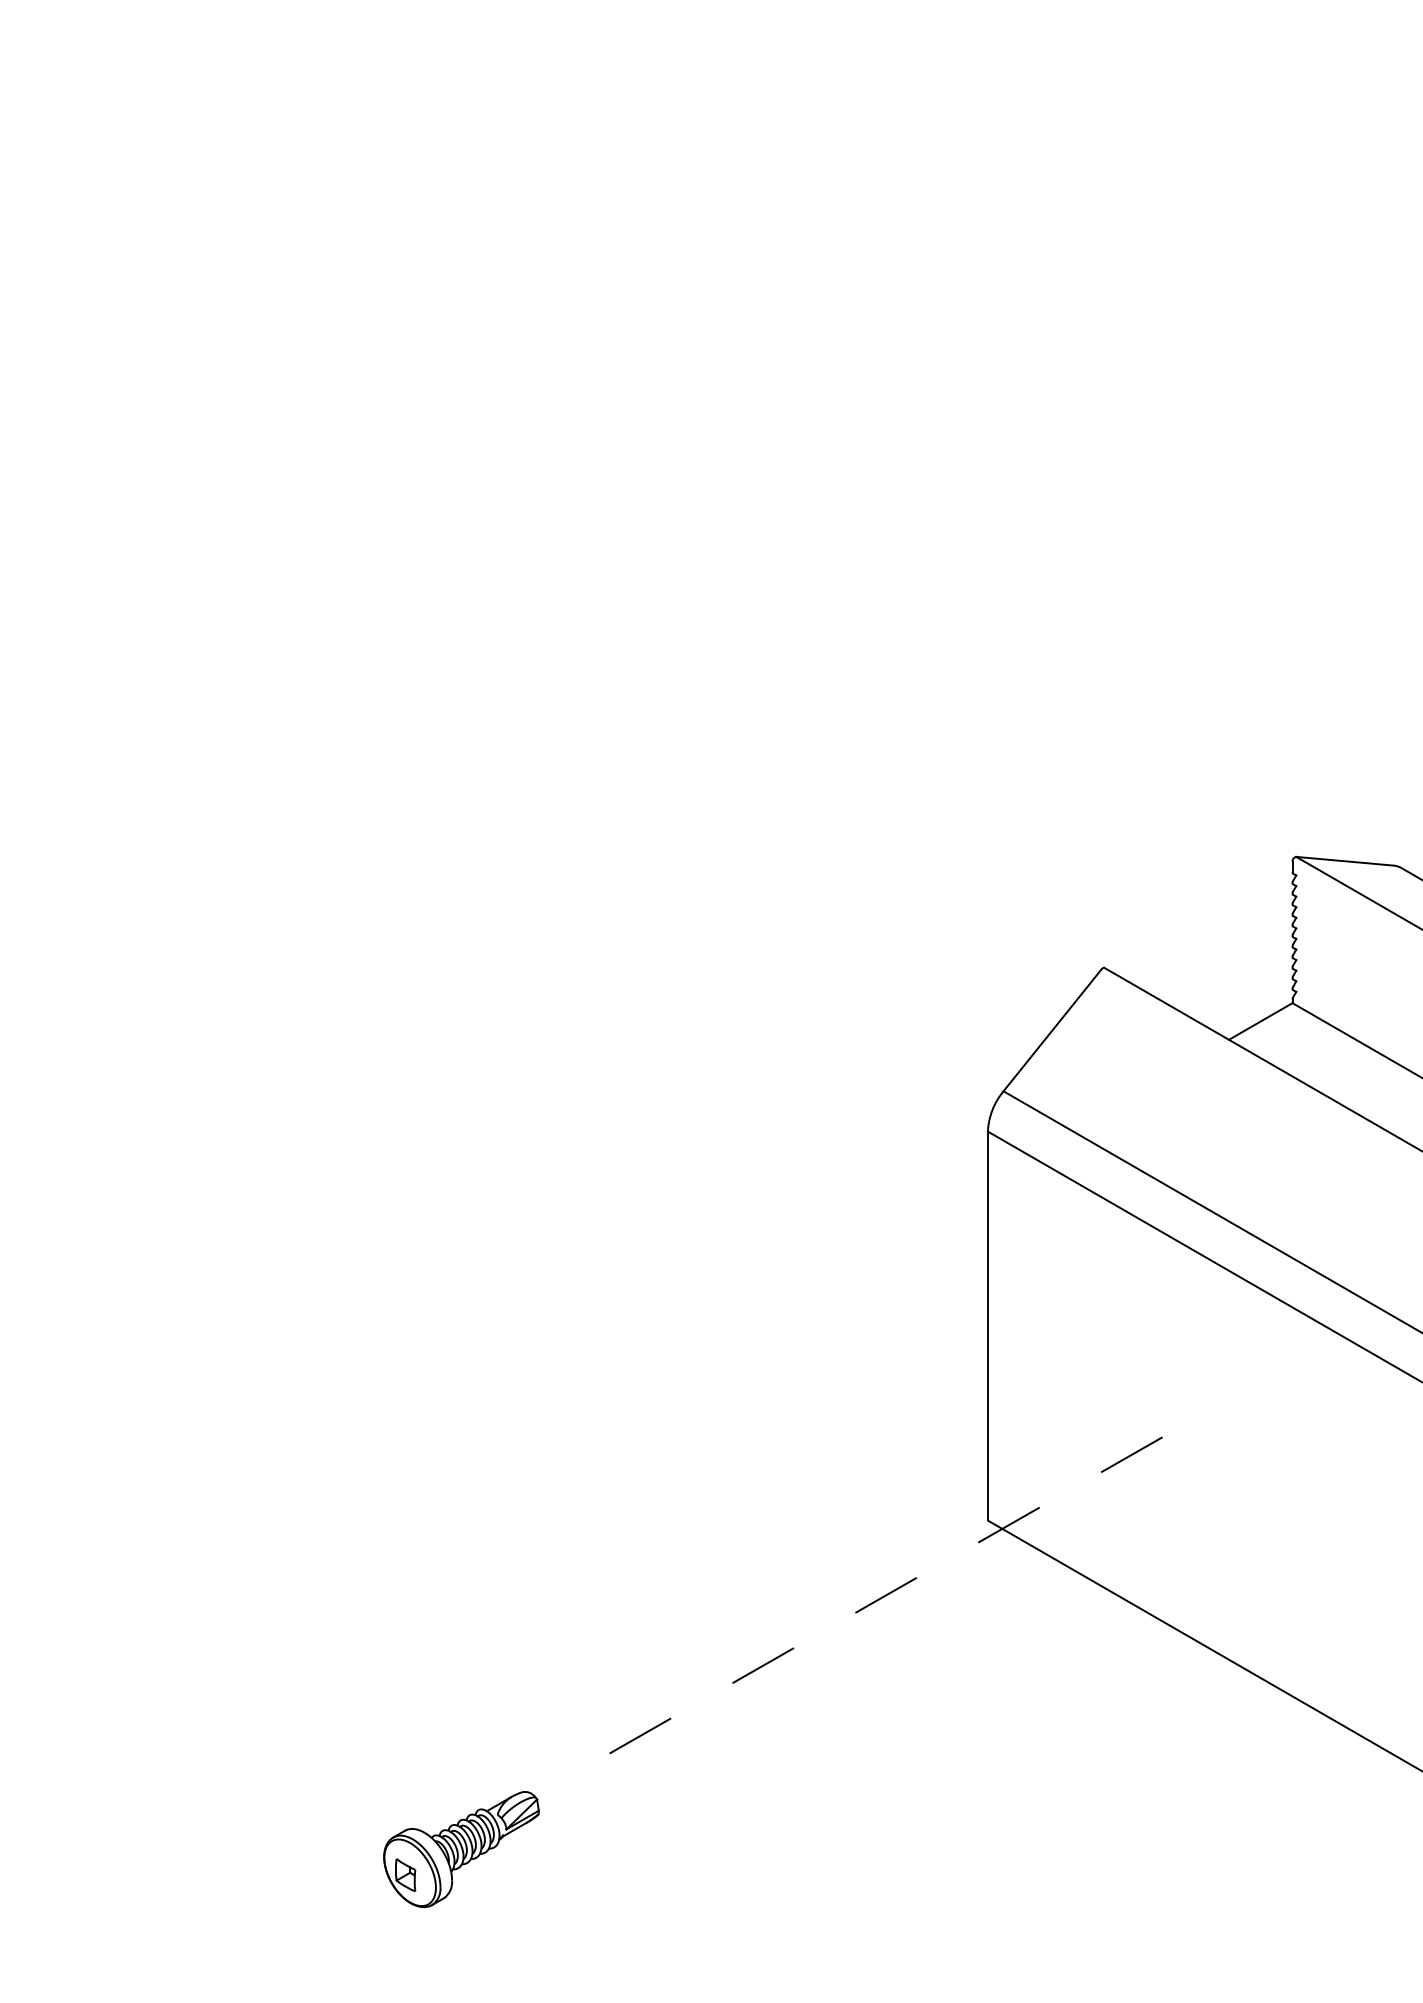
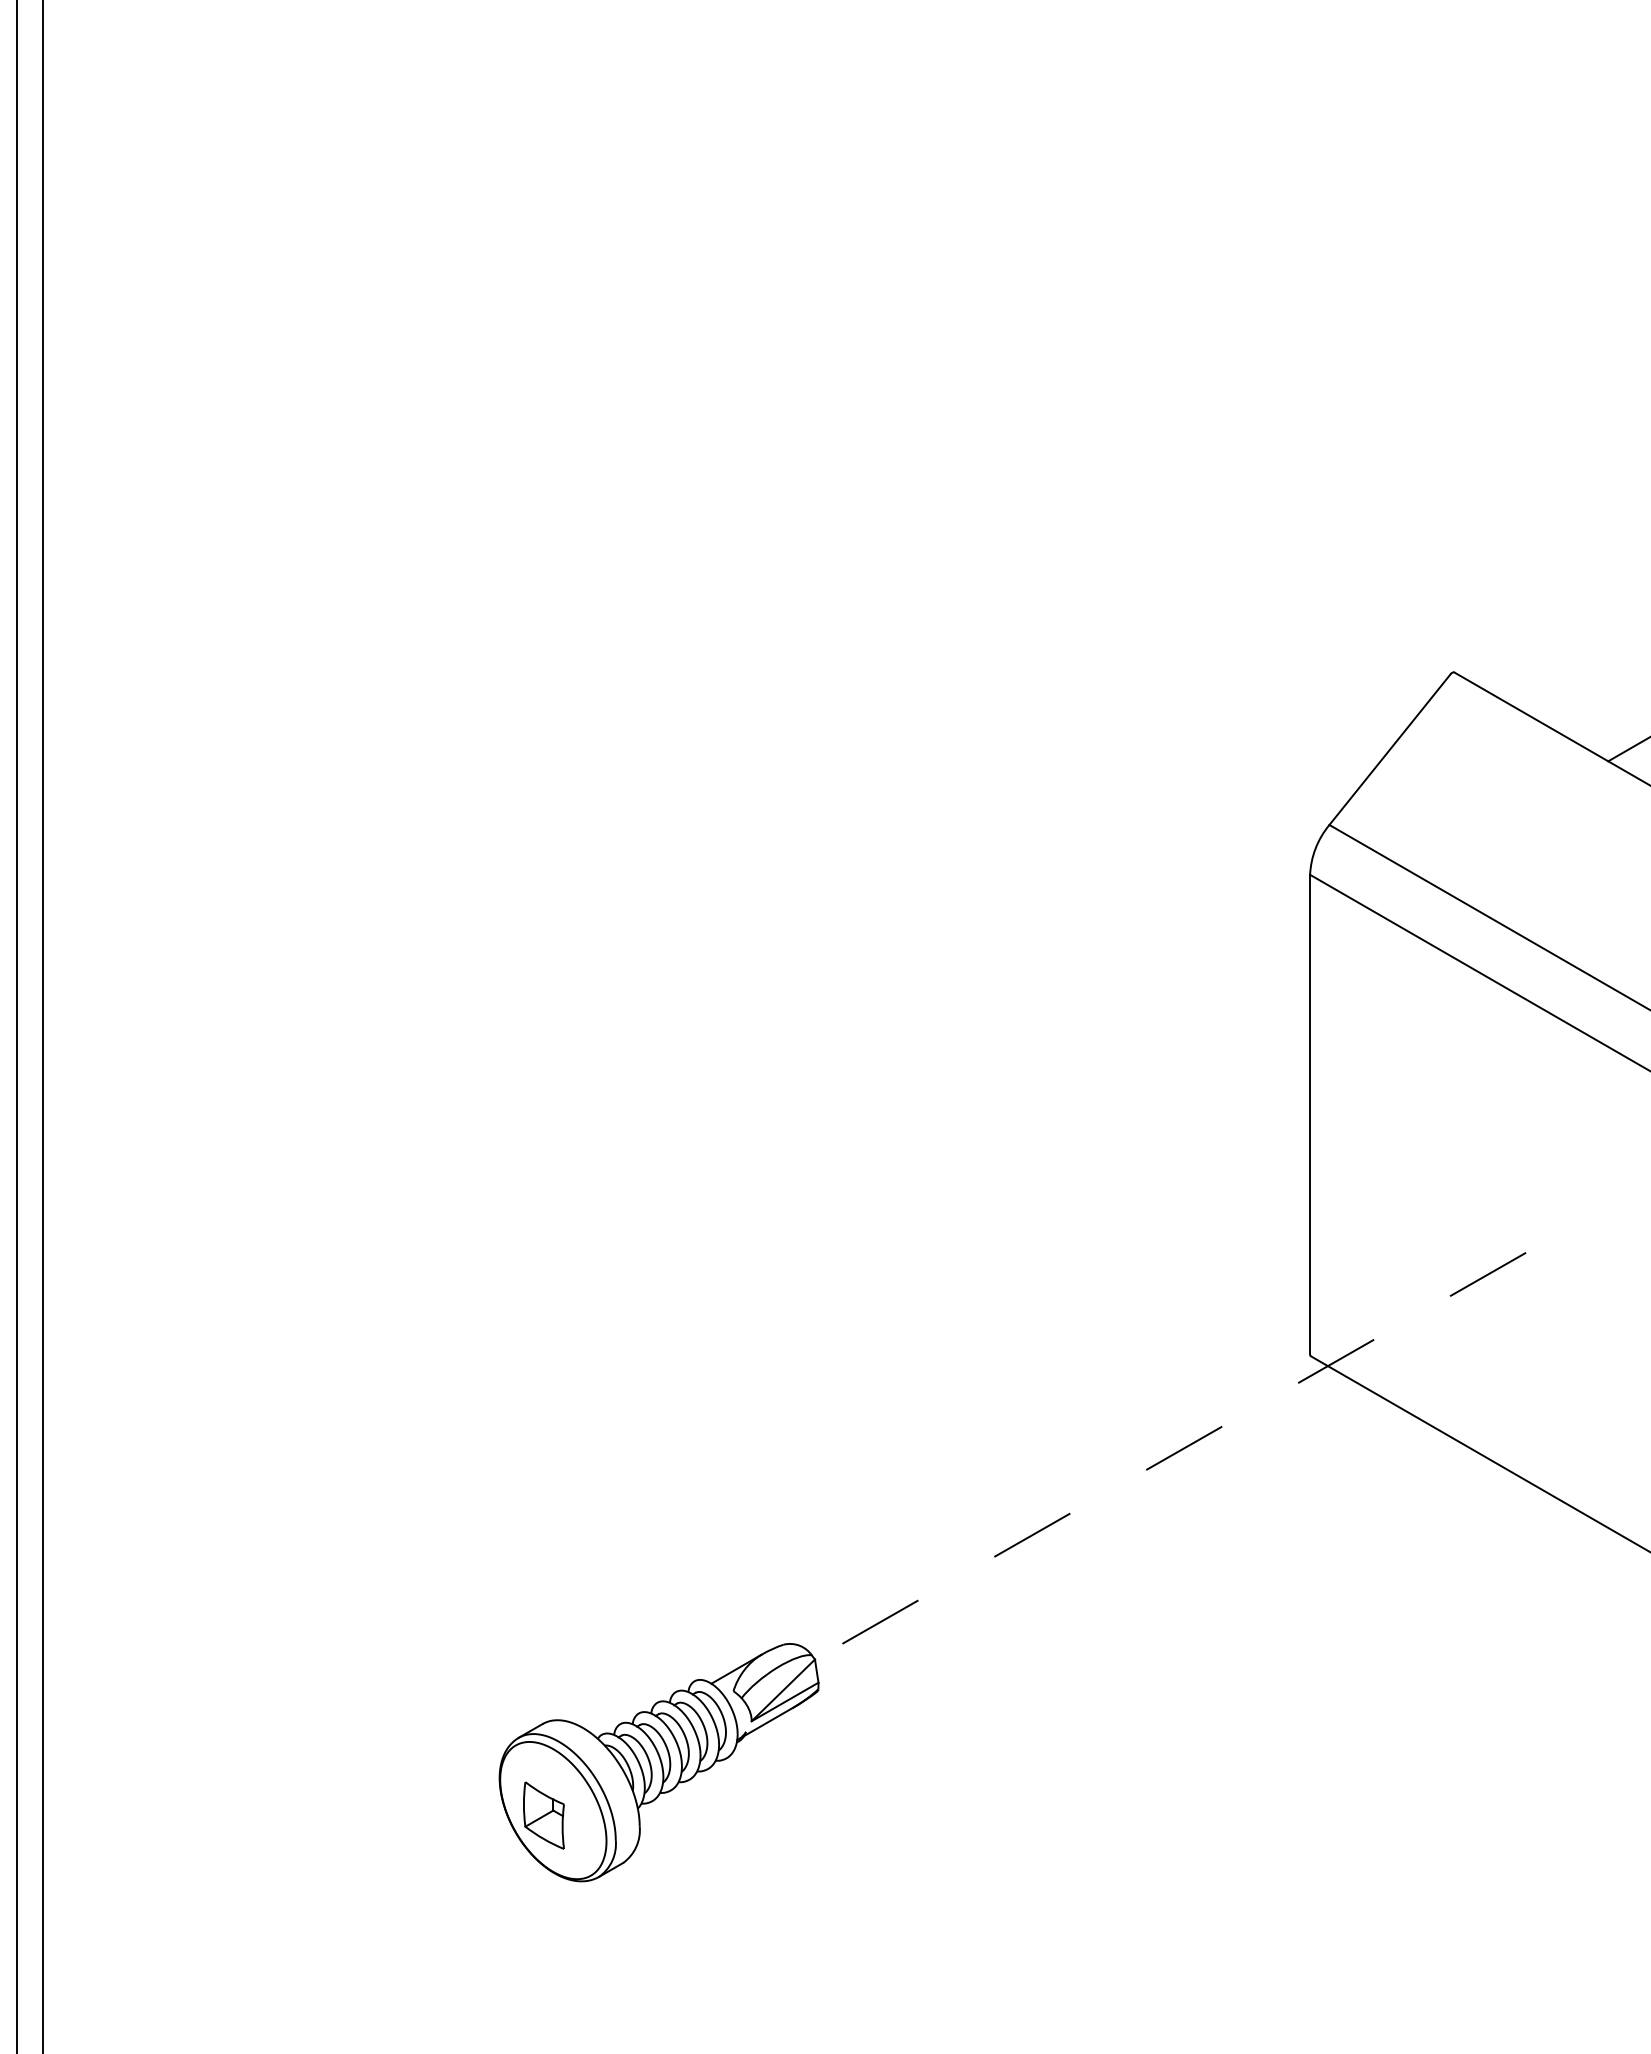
part: (461, 1849) -> (659, 1762), size x1.67

